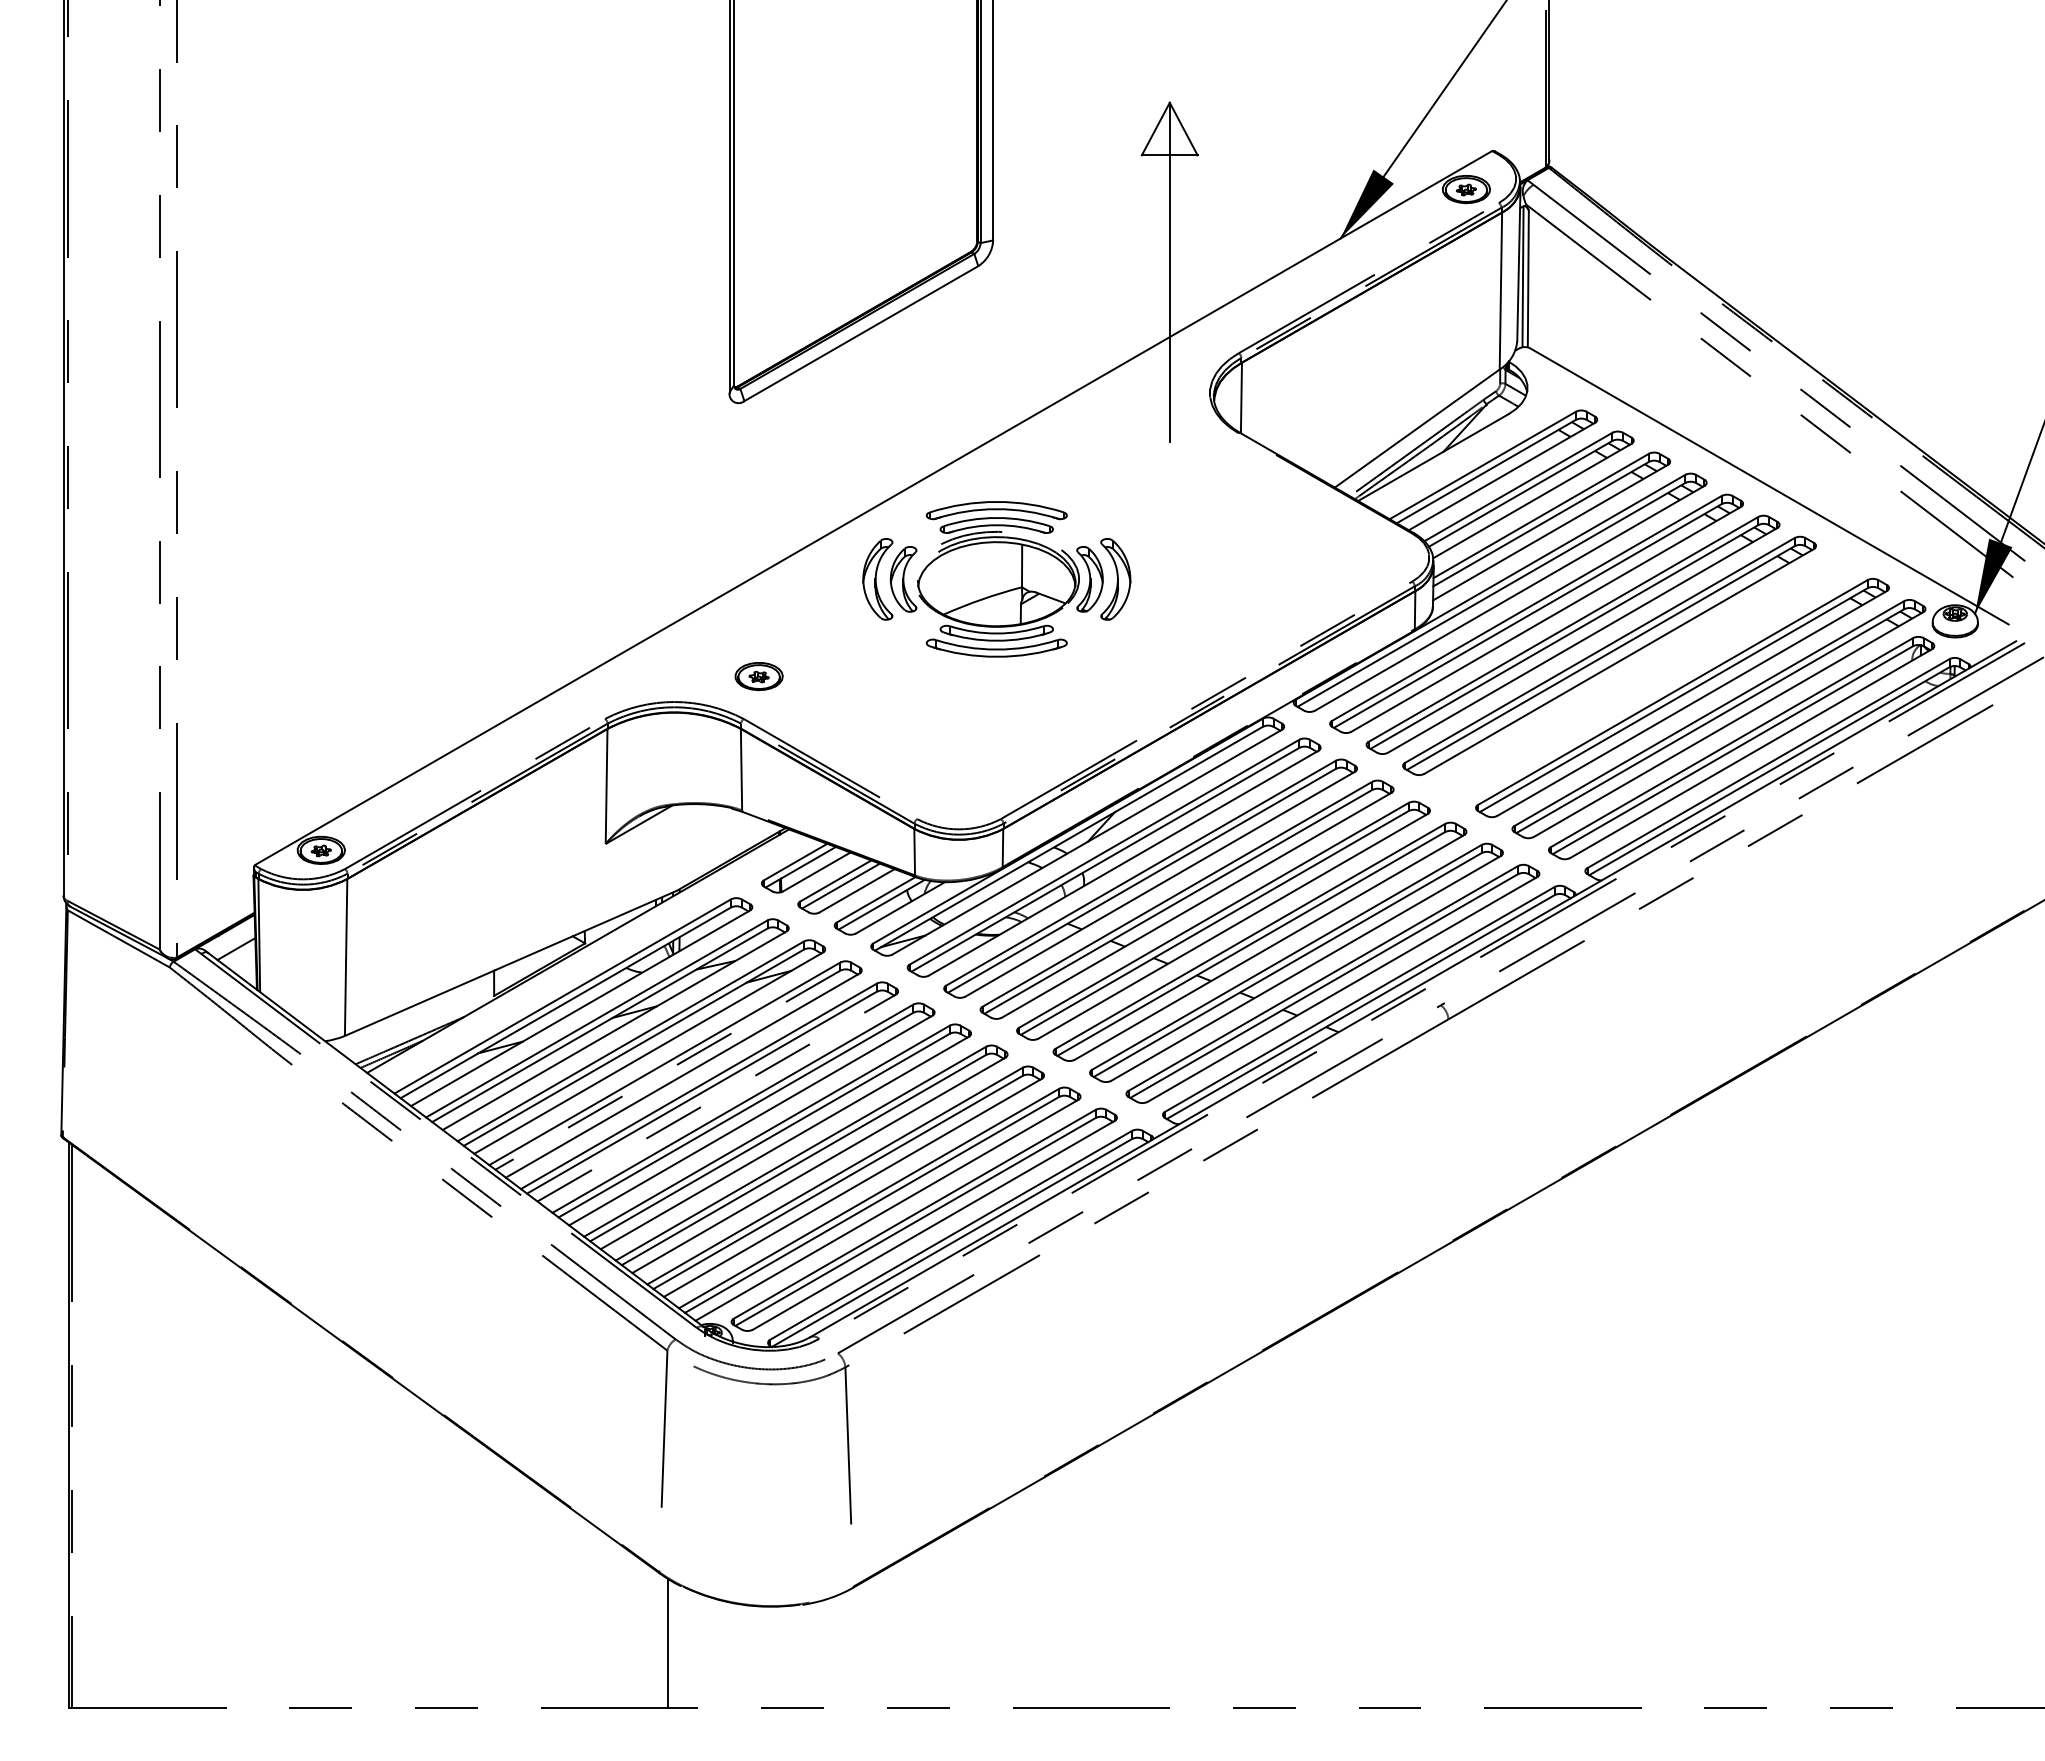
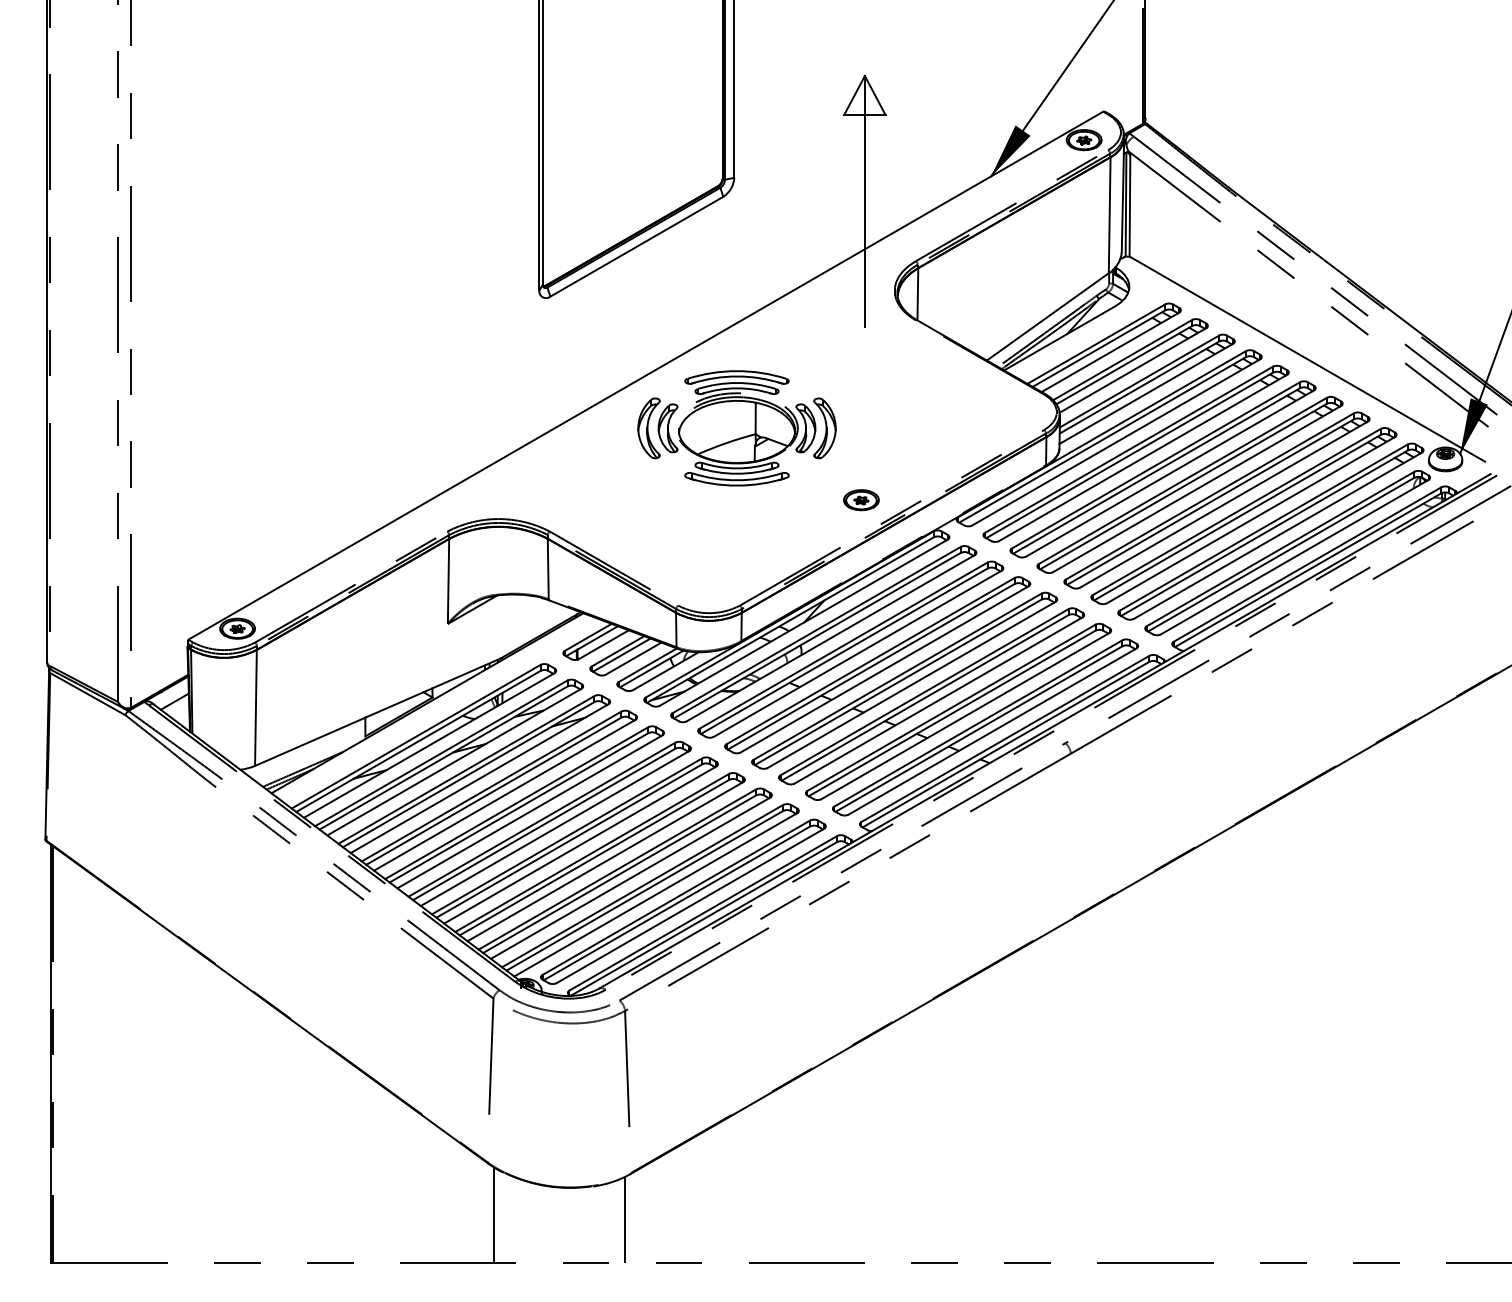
part: (758, 676) -> (860, 500), moved
part: (1645, 676) -> (1216, 500), added
line: (667, 1070) -> (493, 791), dashed -> solid
line: (716, 1098) -> (529, 812), dashed -> solid
line: (845, 1649) -> (625, 1219), added

